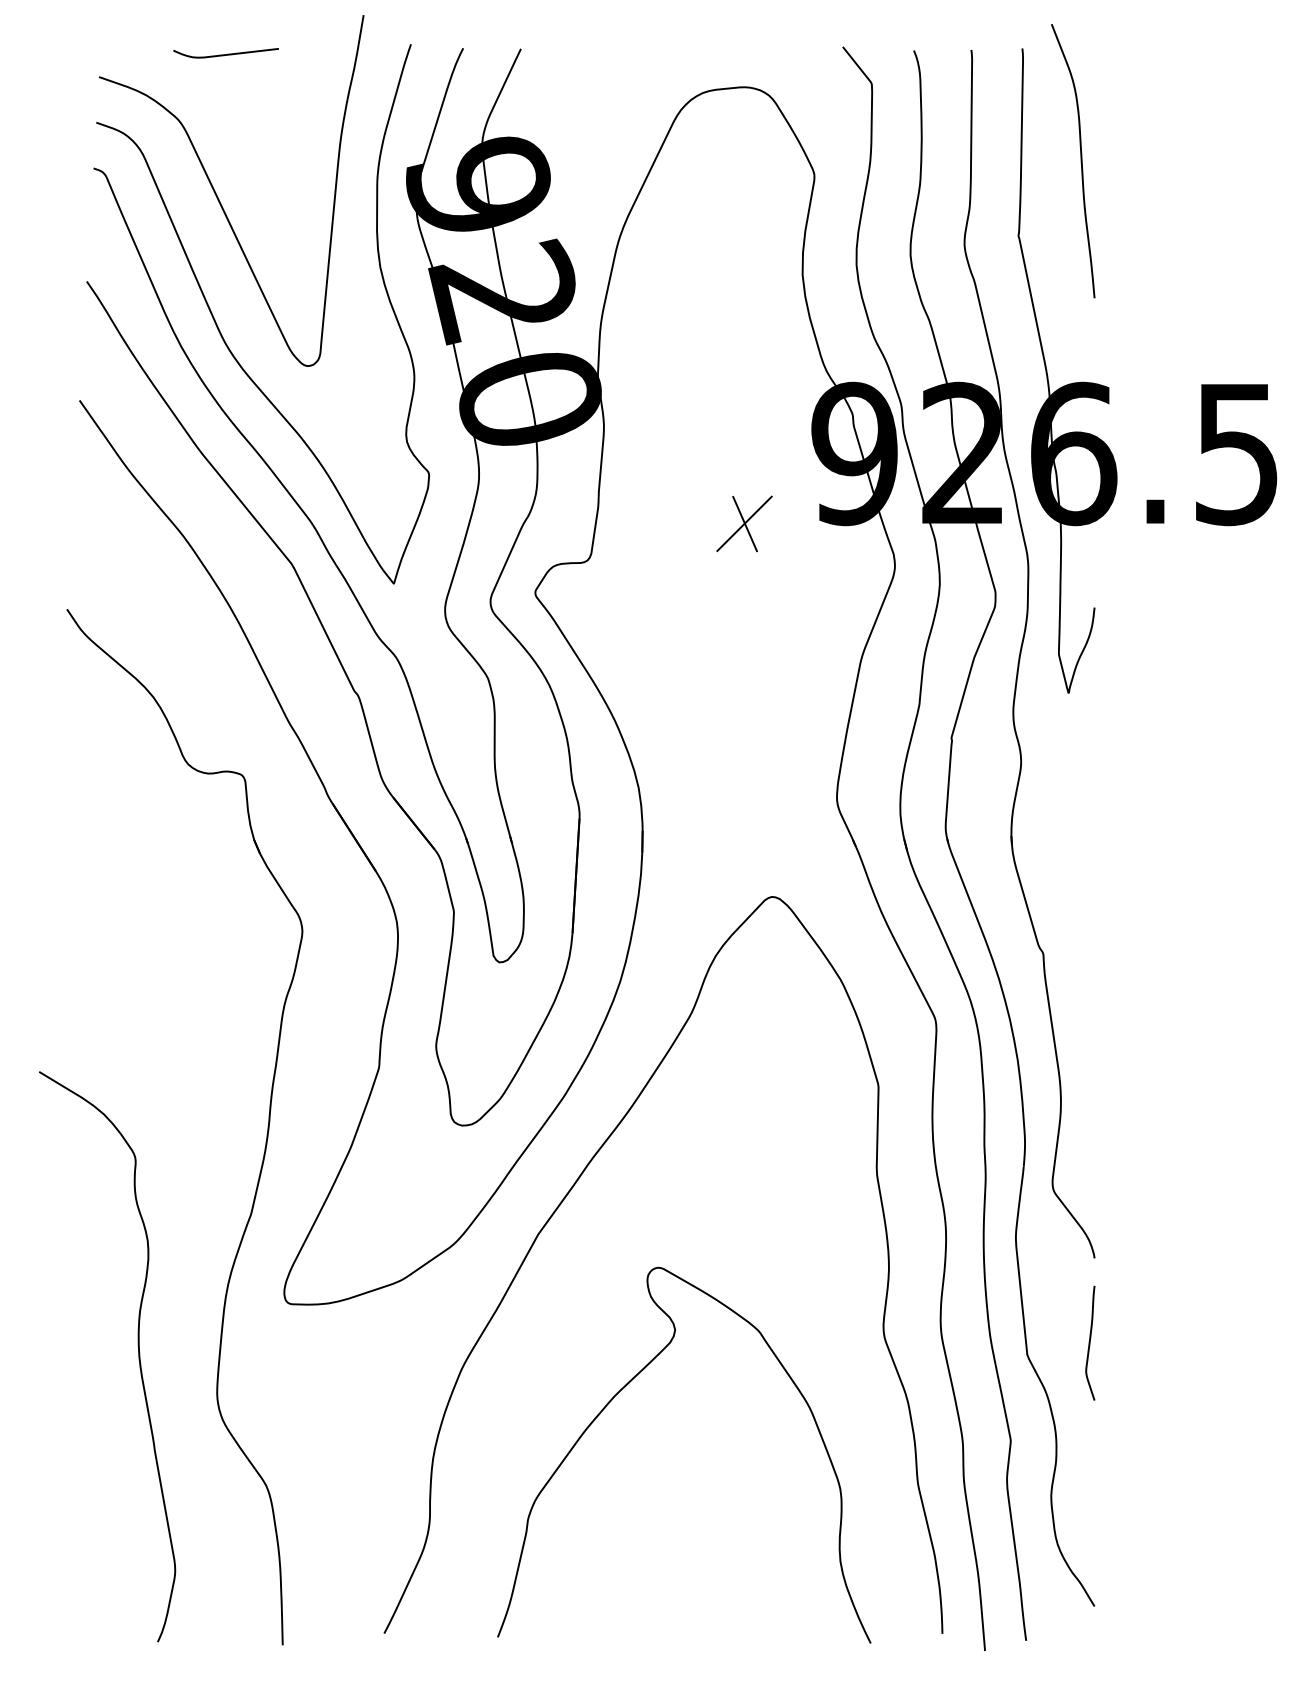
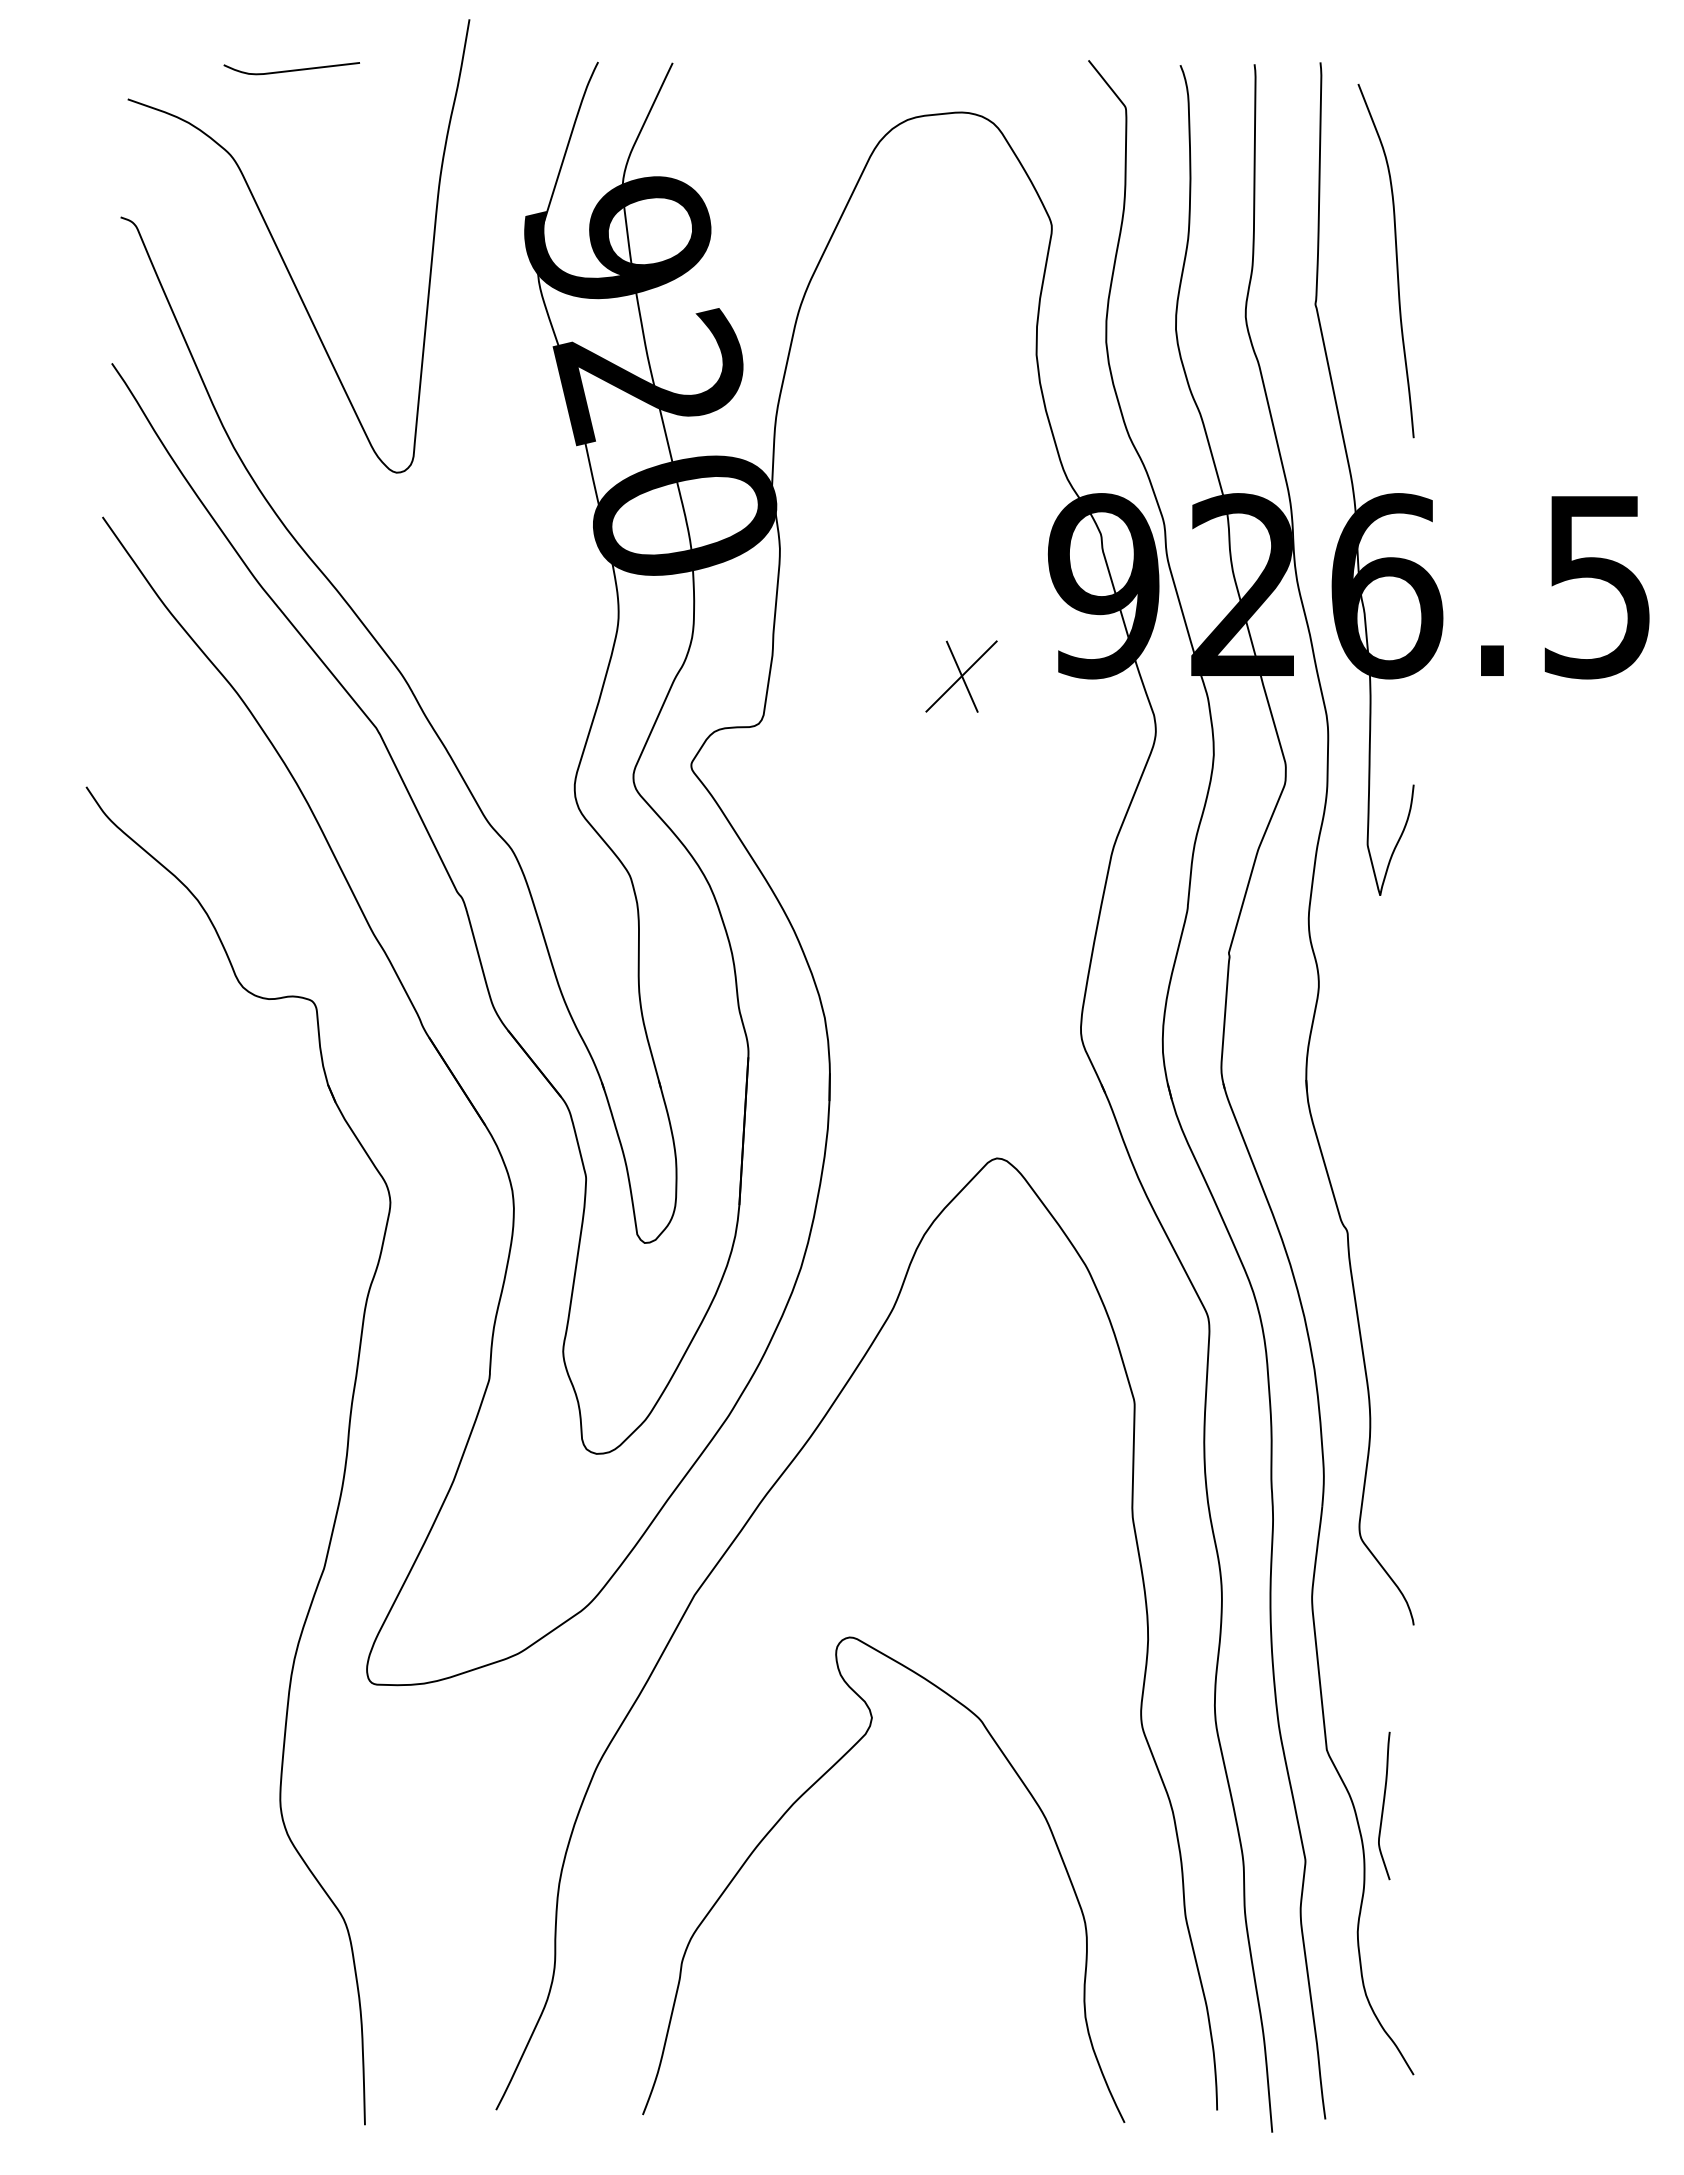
curve: (1081, 161) -> (1396, 261), moved
curve: (220, 331) -> (284, 427), removed
curve: (1090, 1342) -> (1384, 1805), moved
curve: (138, 1356) -> (178, 1752), removed

